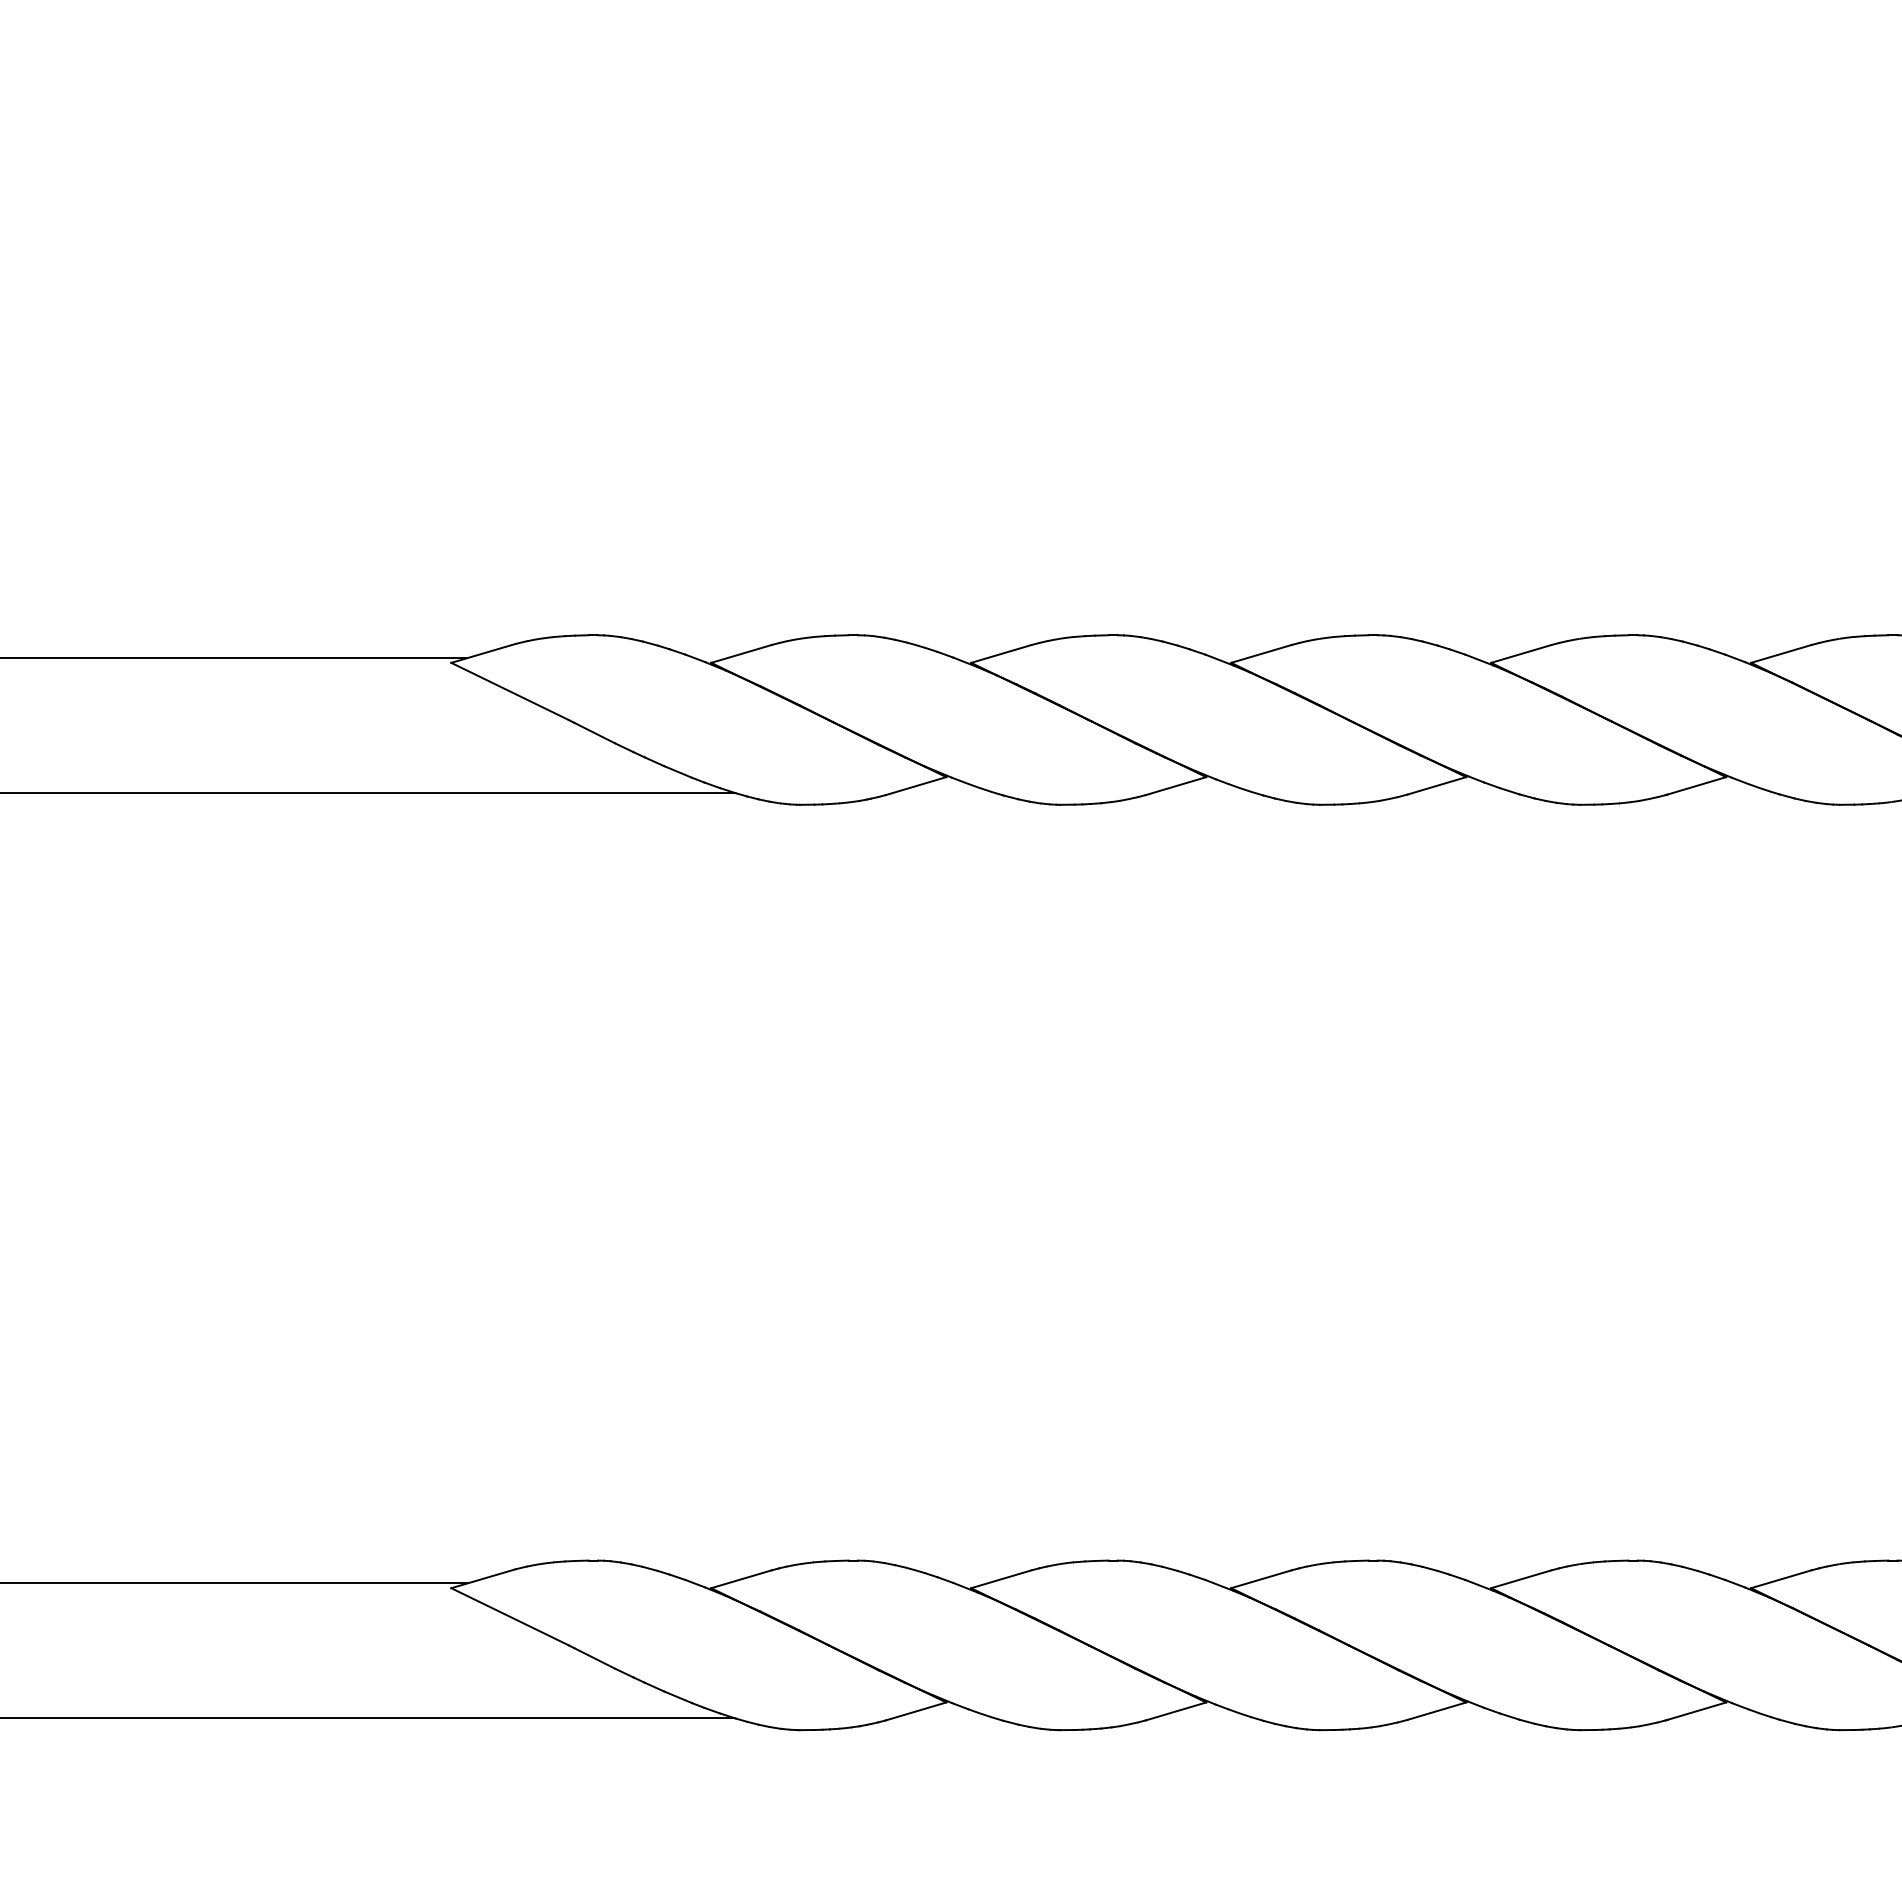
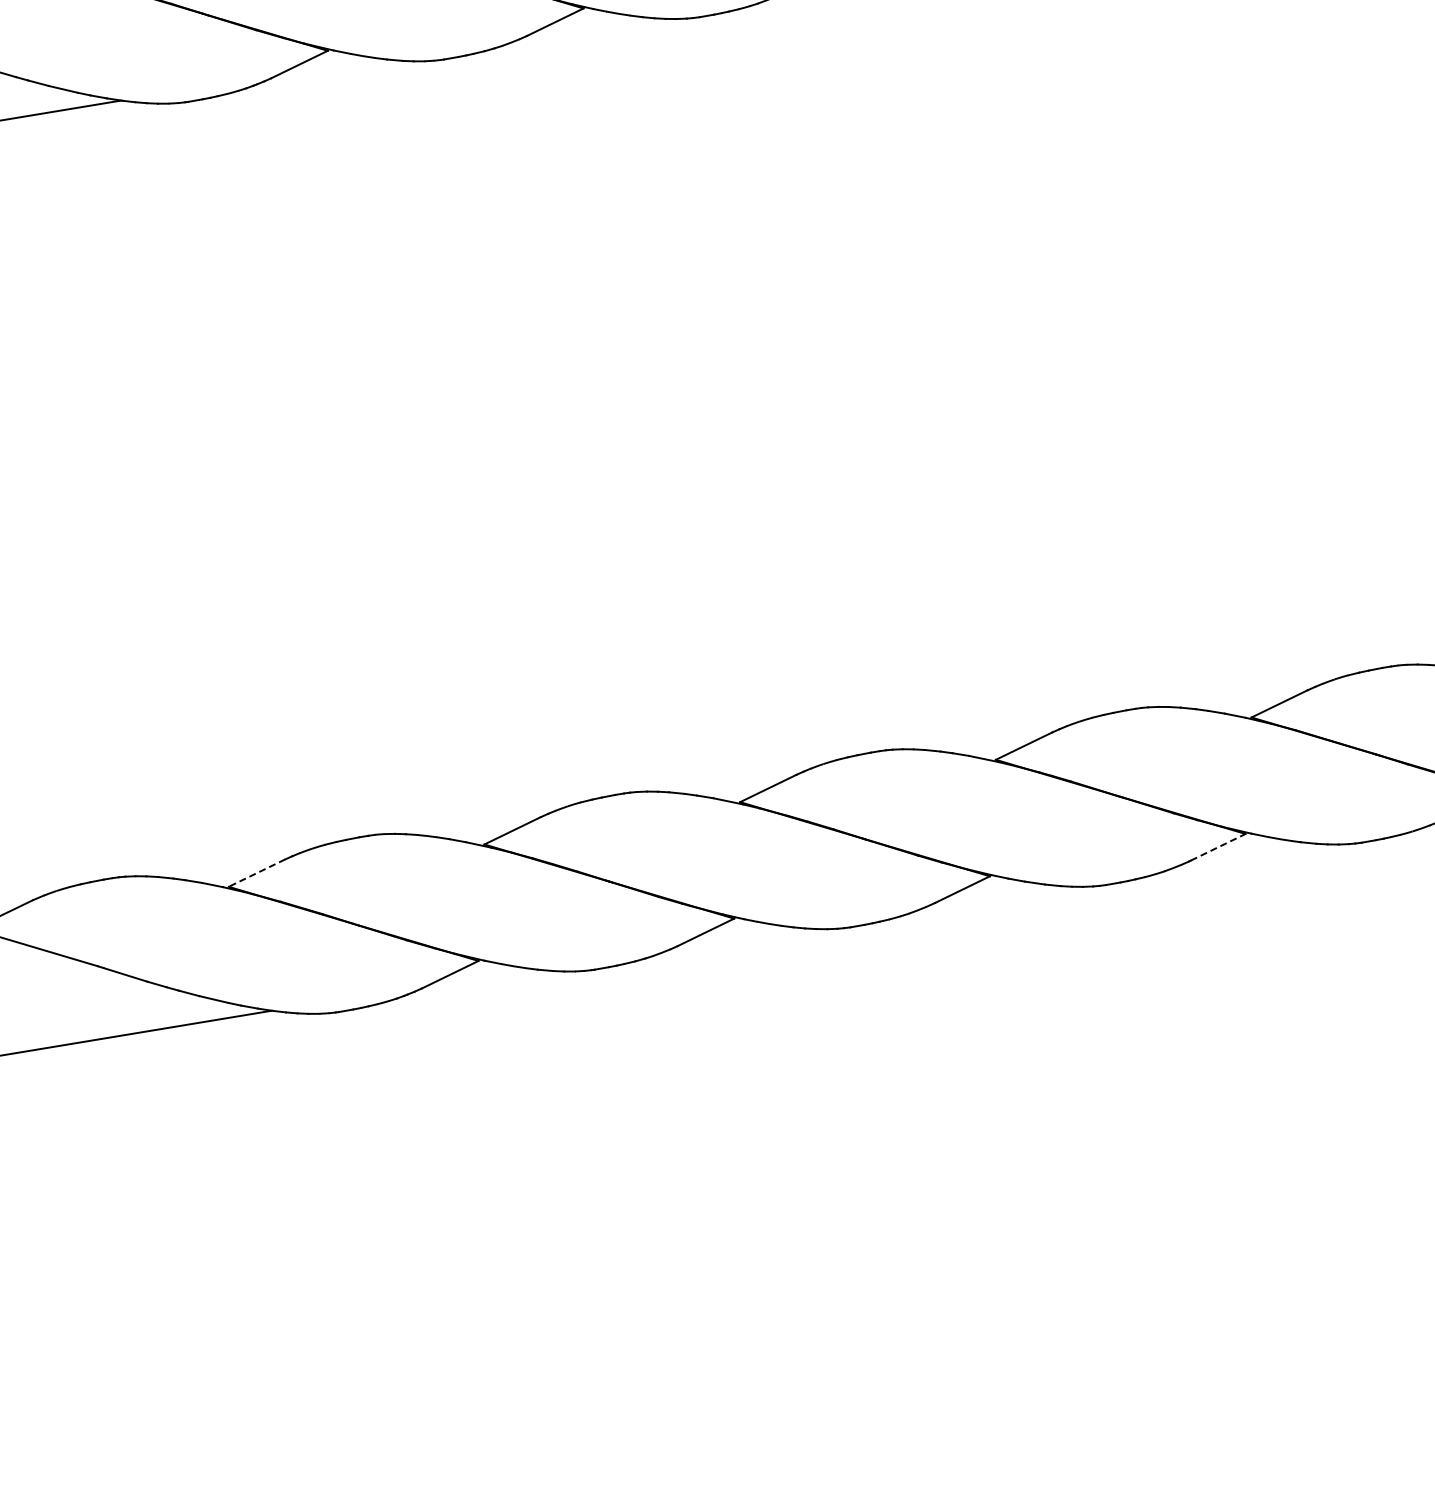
line: (741, 653) -> (256, 872), solid -> dashed
line: (1696, 785) -> (1217, 847), solid -> dashed

